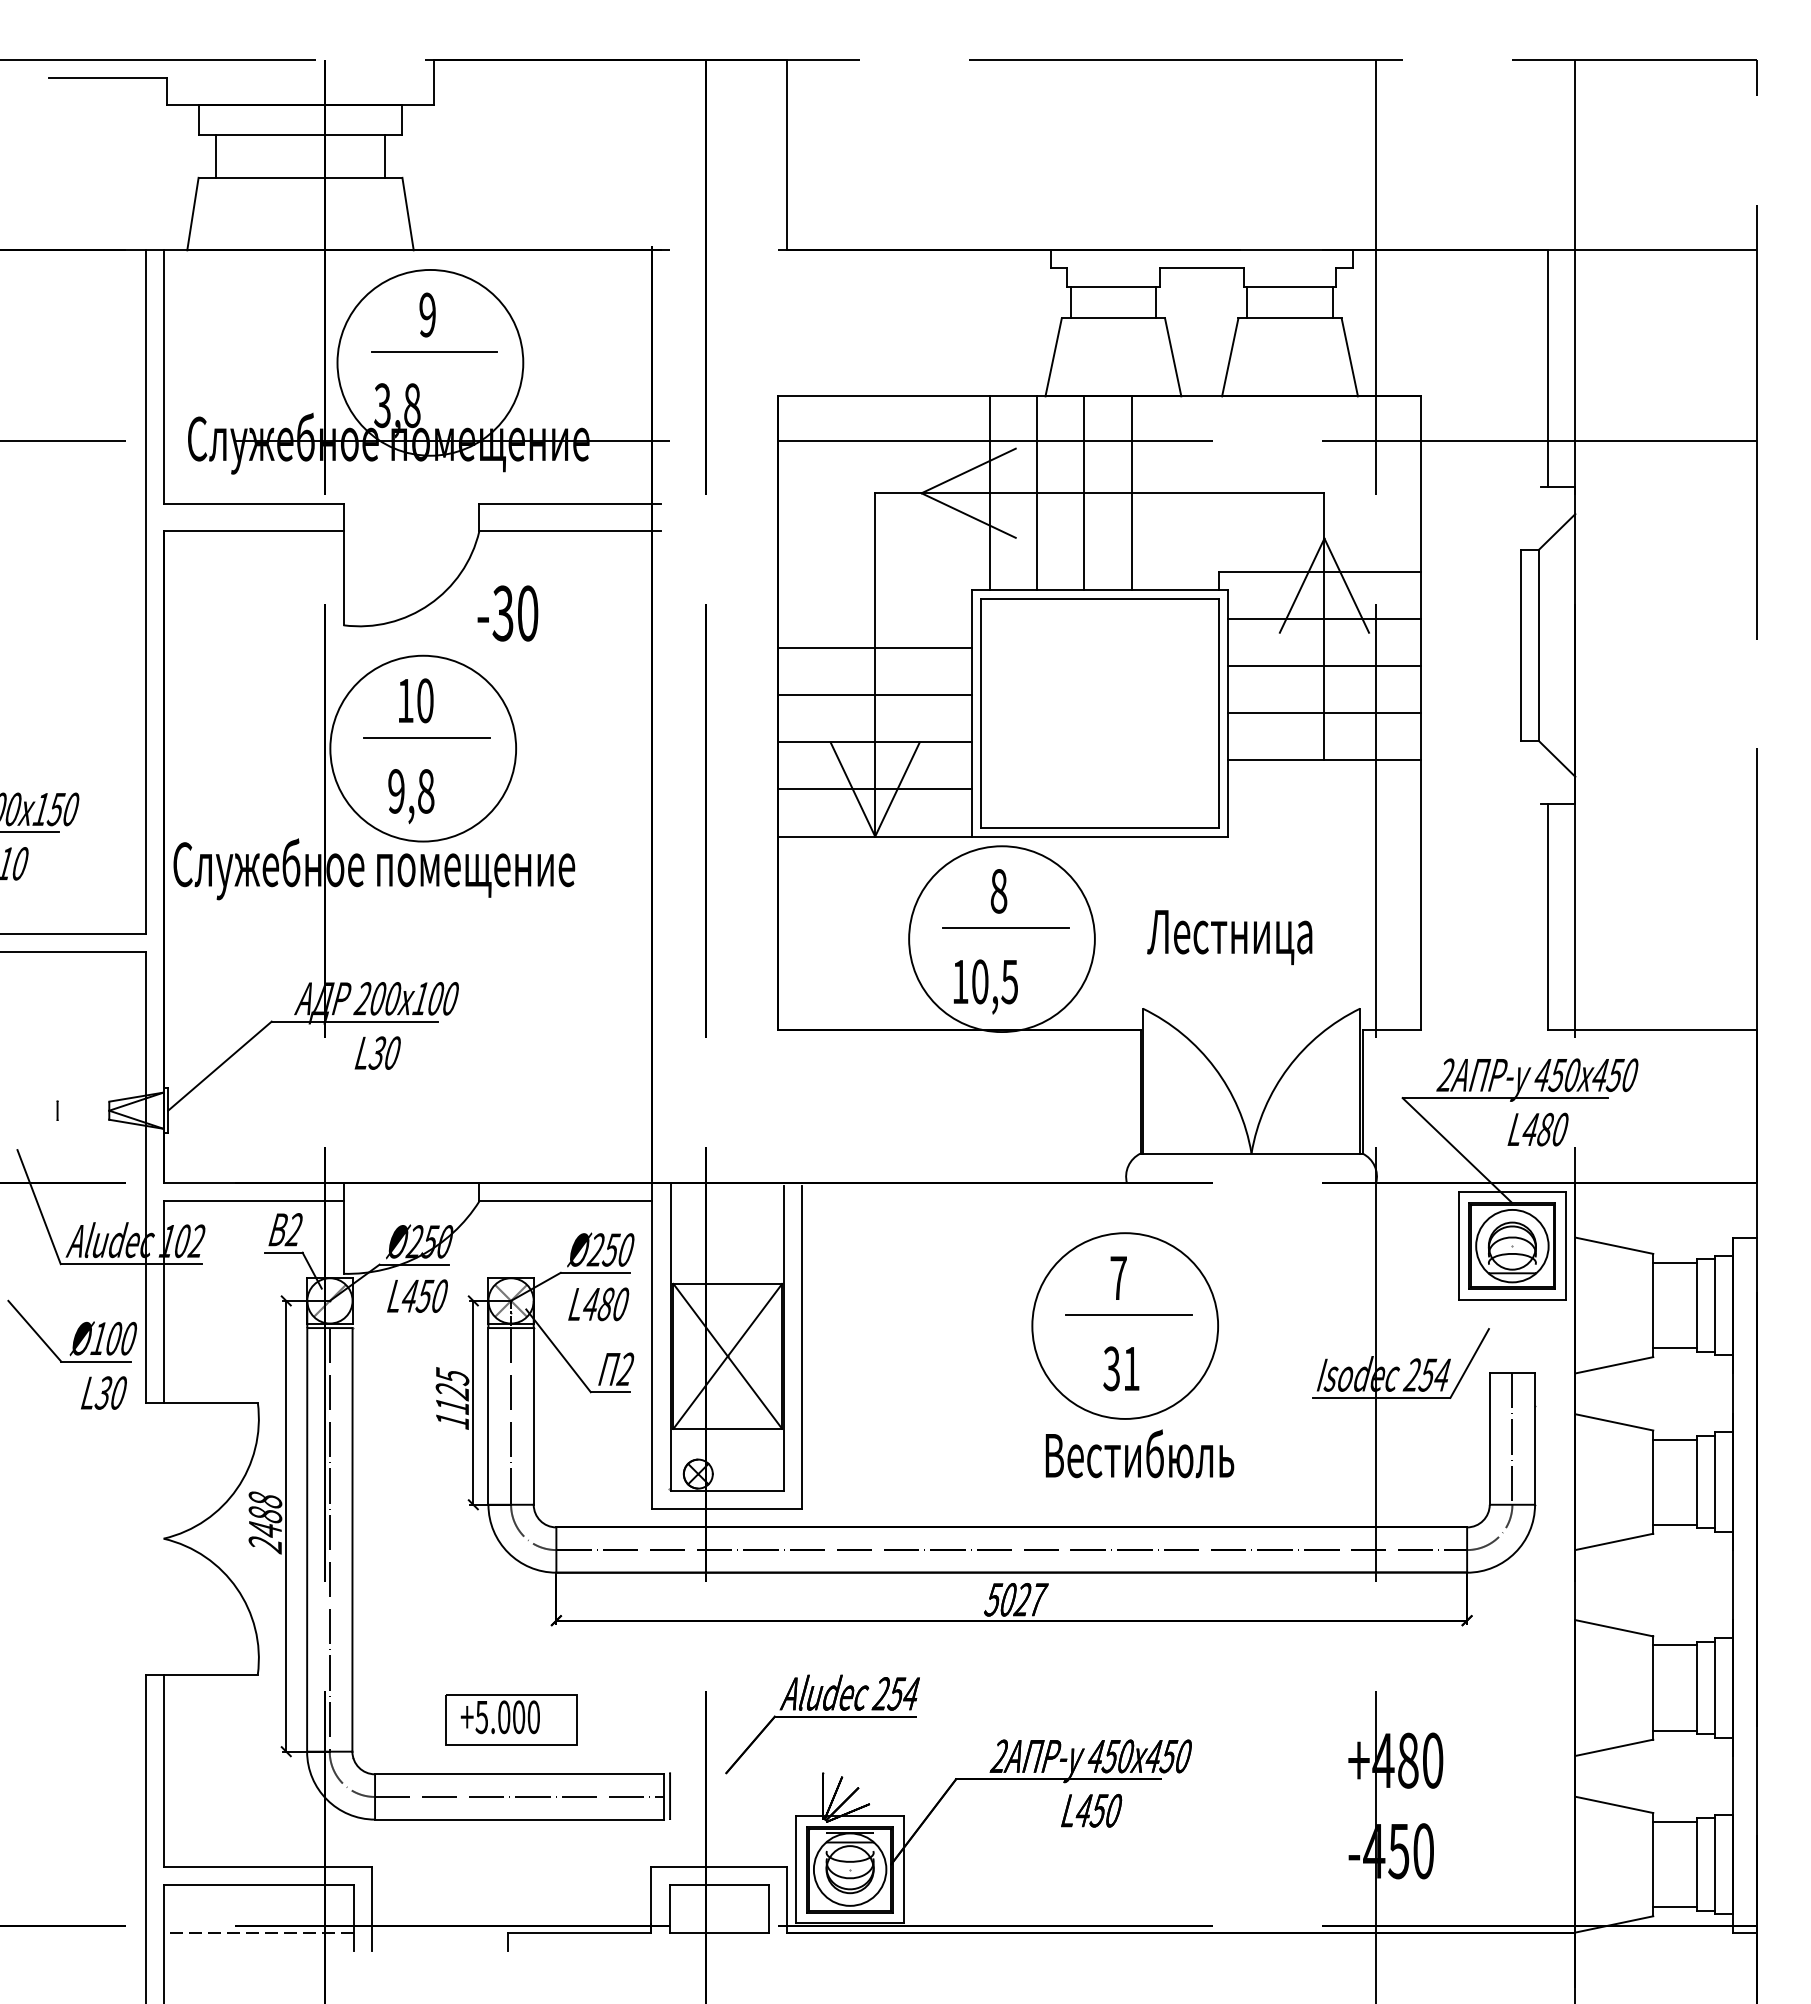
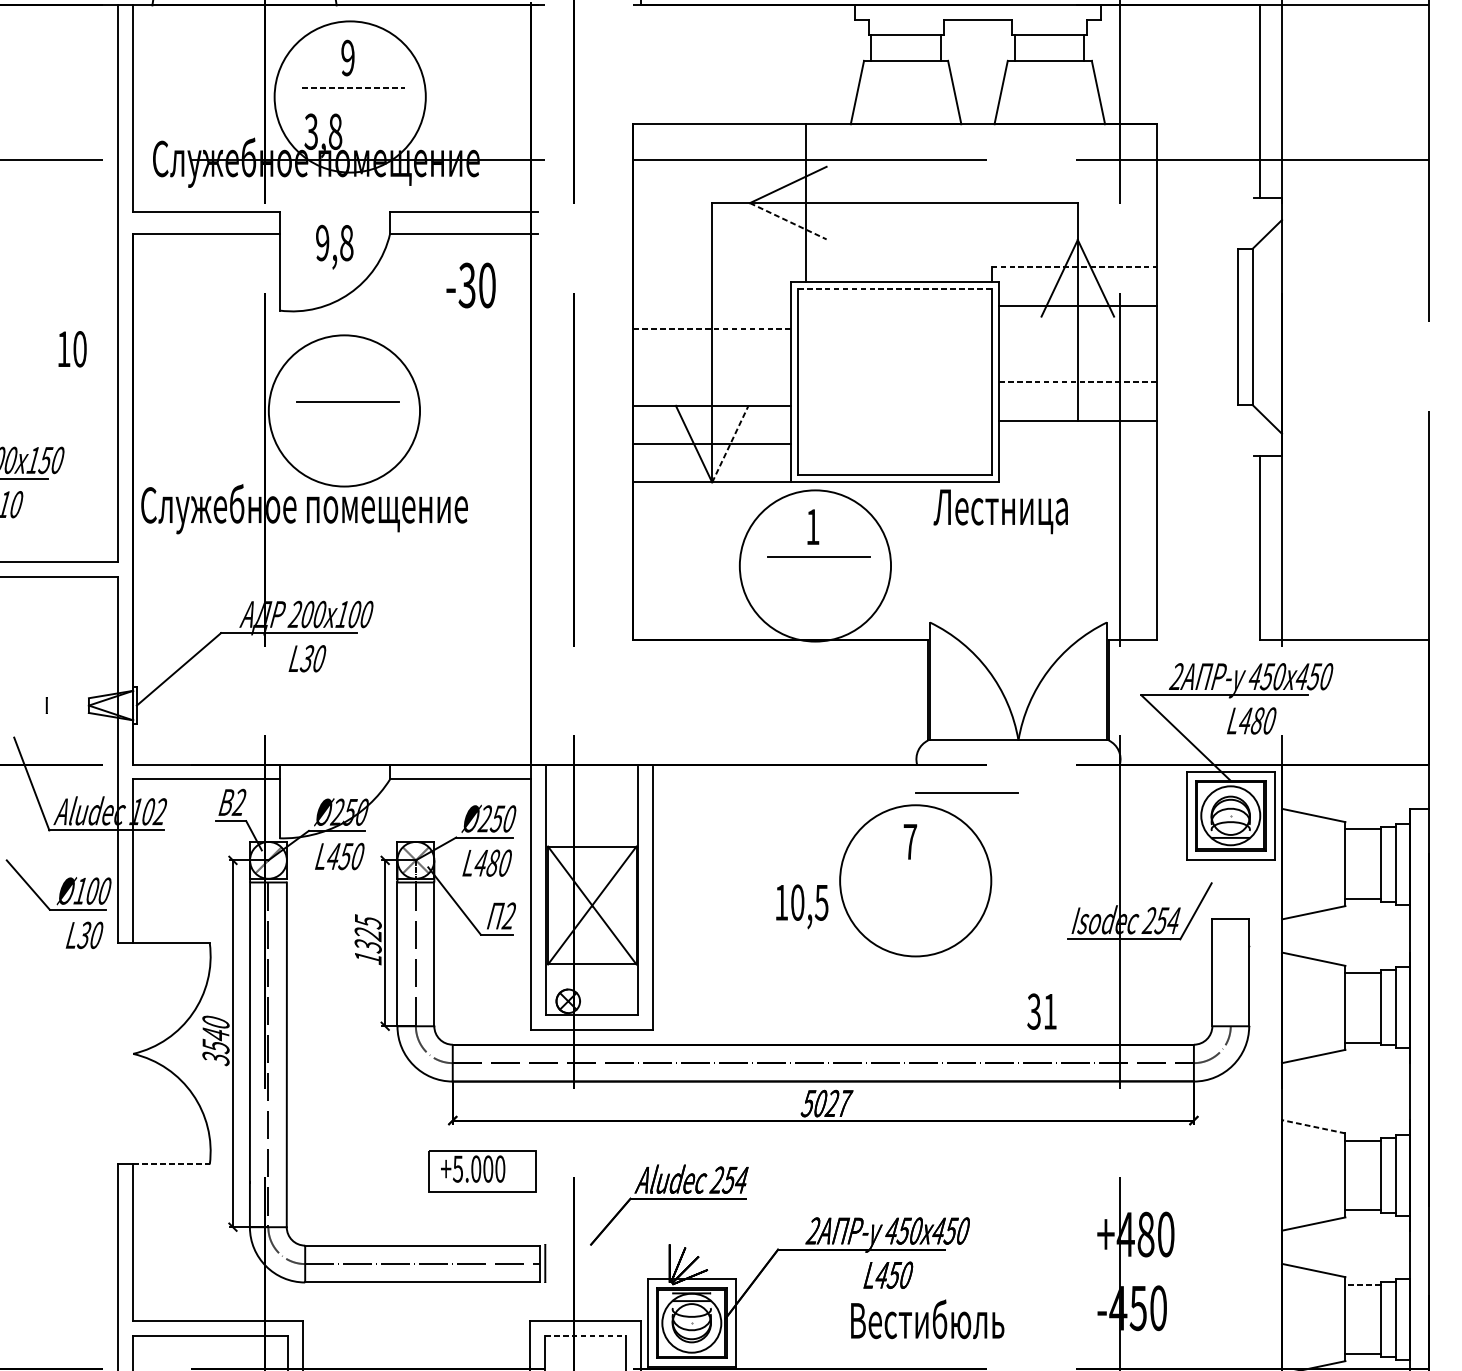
line: (434, 352) -> (353, 88), solid -> dashed
line: (1037, 493) -> (844, 203), removed
line: (1084, 493) -> (882, 203), removed
line: (1131, 493) -> (920, 203), removed
line: (969, 515) -> (788, 221), solid -> dashed
line: (1320, 572) -> (1074, 267), solid -> dashed
line: (1099, 599) -> (894, 289), solid -> dashed
text: (507, 613) -> (470, 285), moved
line: (875, 648) -> (712, 329), solid -> dashed
line: (1324, 666) -> (1077, 344), removed
line: (875, 695) -> (712, 367), removed
text: (416, 700) -> (72, 348), moved
line: (1324, 713) -> (1077, 382), solid -> dashed
line: (897, 789) -> (730, 444), solid -> dashed
text: (411, 796) -> (334, 247), moved
text: (998, 891) -> (812, 527), 8 -> 1
text: (1229, 937) -> (1000, 511), moved
text: (985, 986) -> (801, 906), moved
line: (1128, 1314) -> (966, 792), moved
text: (1121, 1368) -> (1042, 1011), moved
text: (452, 1406) -> (368, 946), 1125 -> 1325
line: (1512, 1437) -> (1230, 971), removed
text: (1139, 1453) -> (927, 1319), moved
text: (265, 1522) -> (216, 1040), 2488 -> 3540
line: (1614, 1628) -> (1313, 1126), solid -> dashed
line: (211, 1674) -> (172, 1164), solid -> dashed
part: (511, 1719) -> (482, 1170), moved
line: (1674, 1822) -> (1362, 1284), solid -> dashed
line: (719, 1885) -> (585, 1336), solid -> dashed

